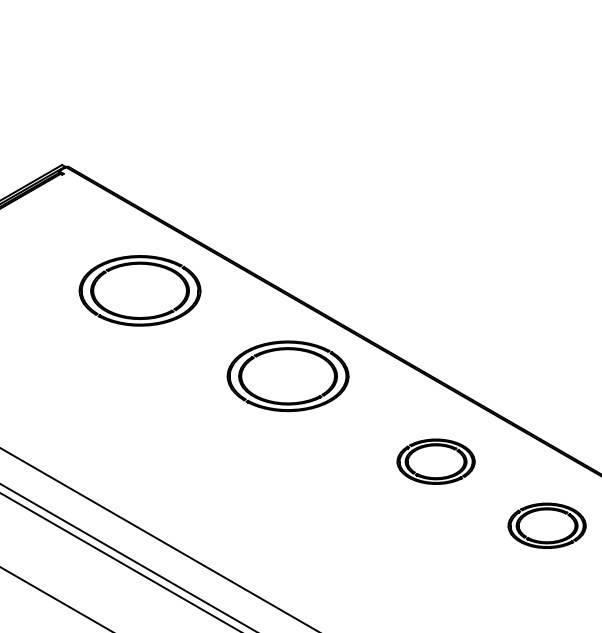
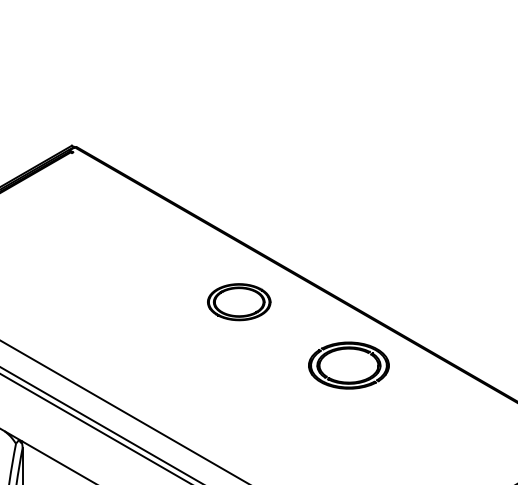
part: (139, 290) -> (129, 238), removed
part: (286, 375) -> (238, 301), size x0.7
part: (435, 461) -> (348, 365), size x1.4
part: (546, 525) -> (430, 412), removed

